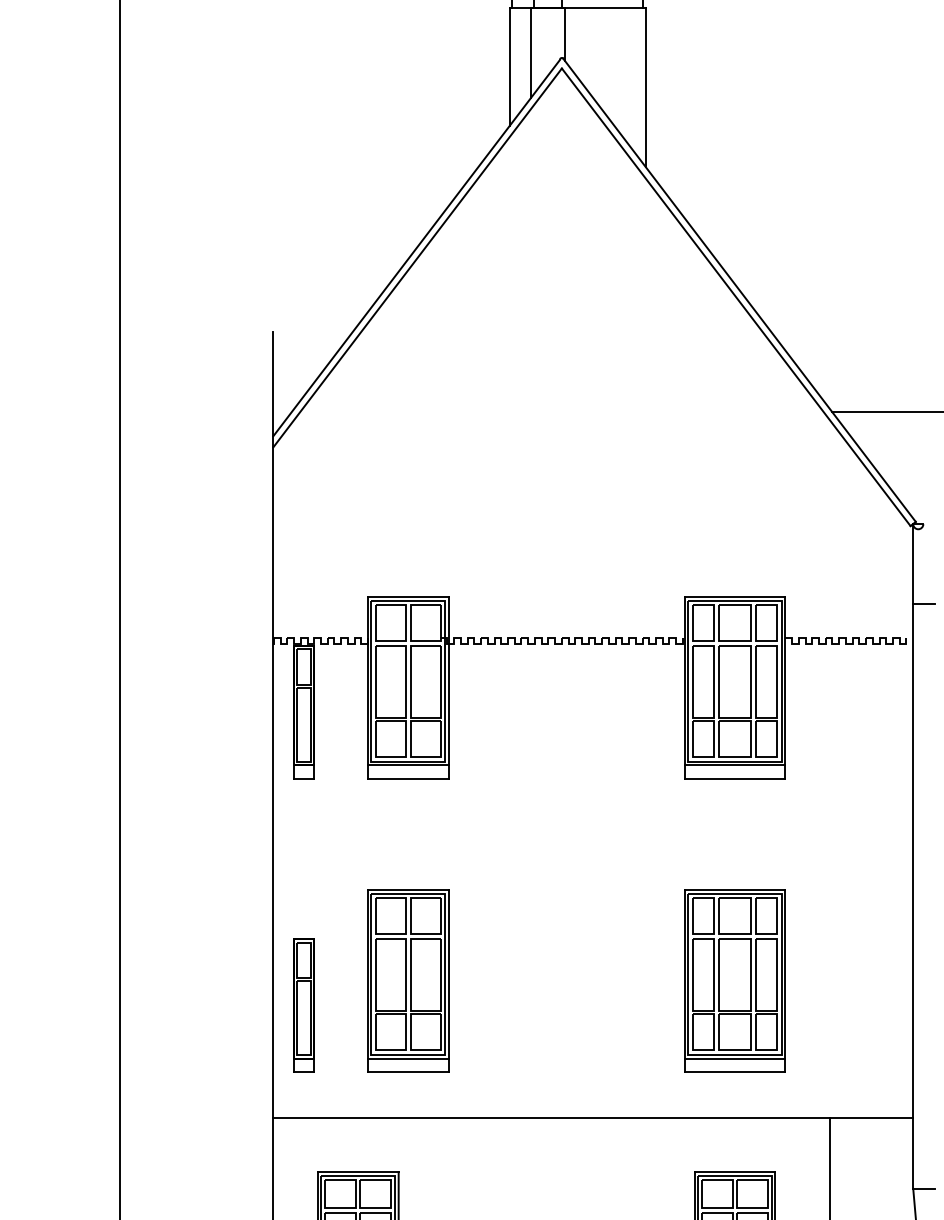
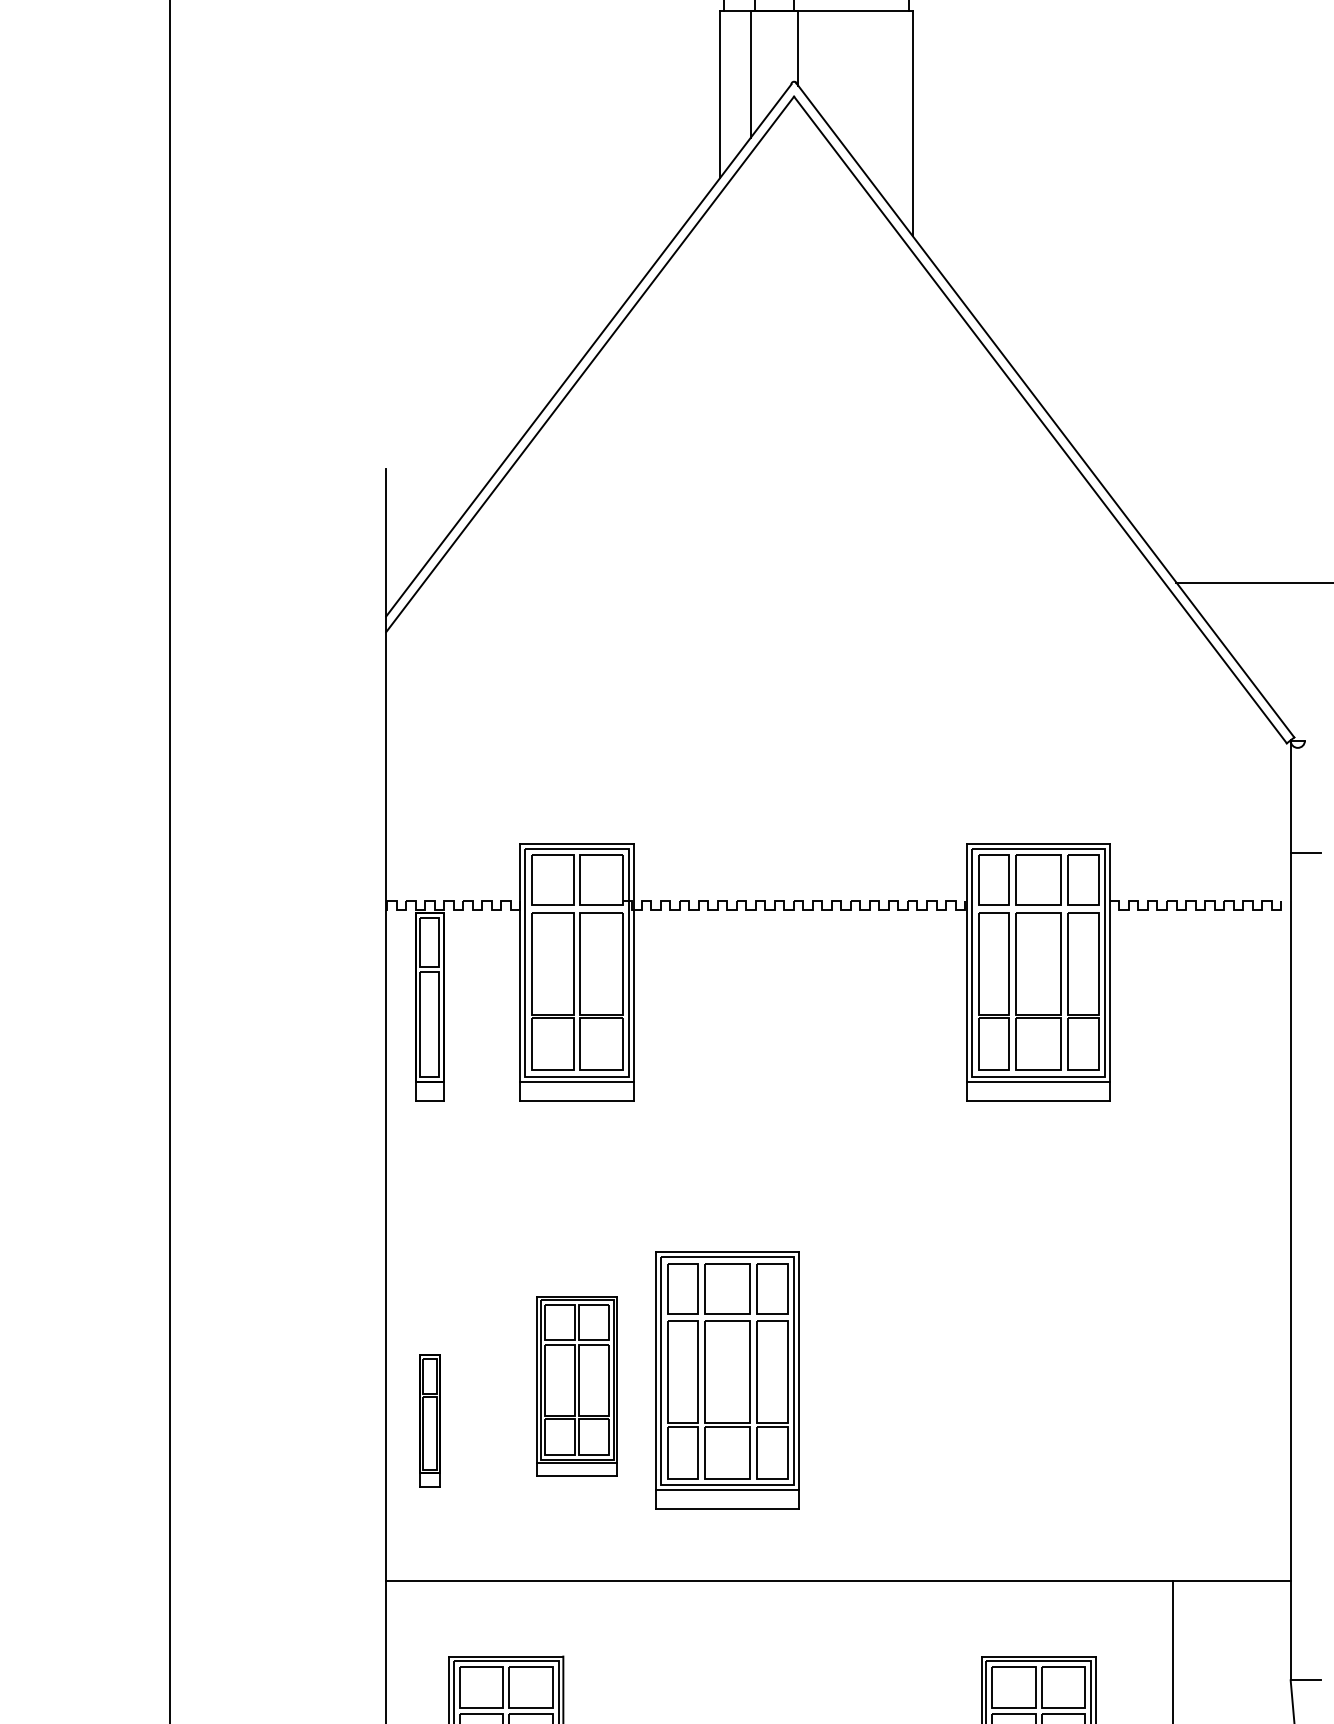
part: (407, 981) -> (576, 1386), size x0.7
part: (734, 981) -> (727, 1380), moved
part: (303, 1005) -> (429, 1420), size x0.7

